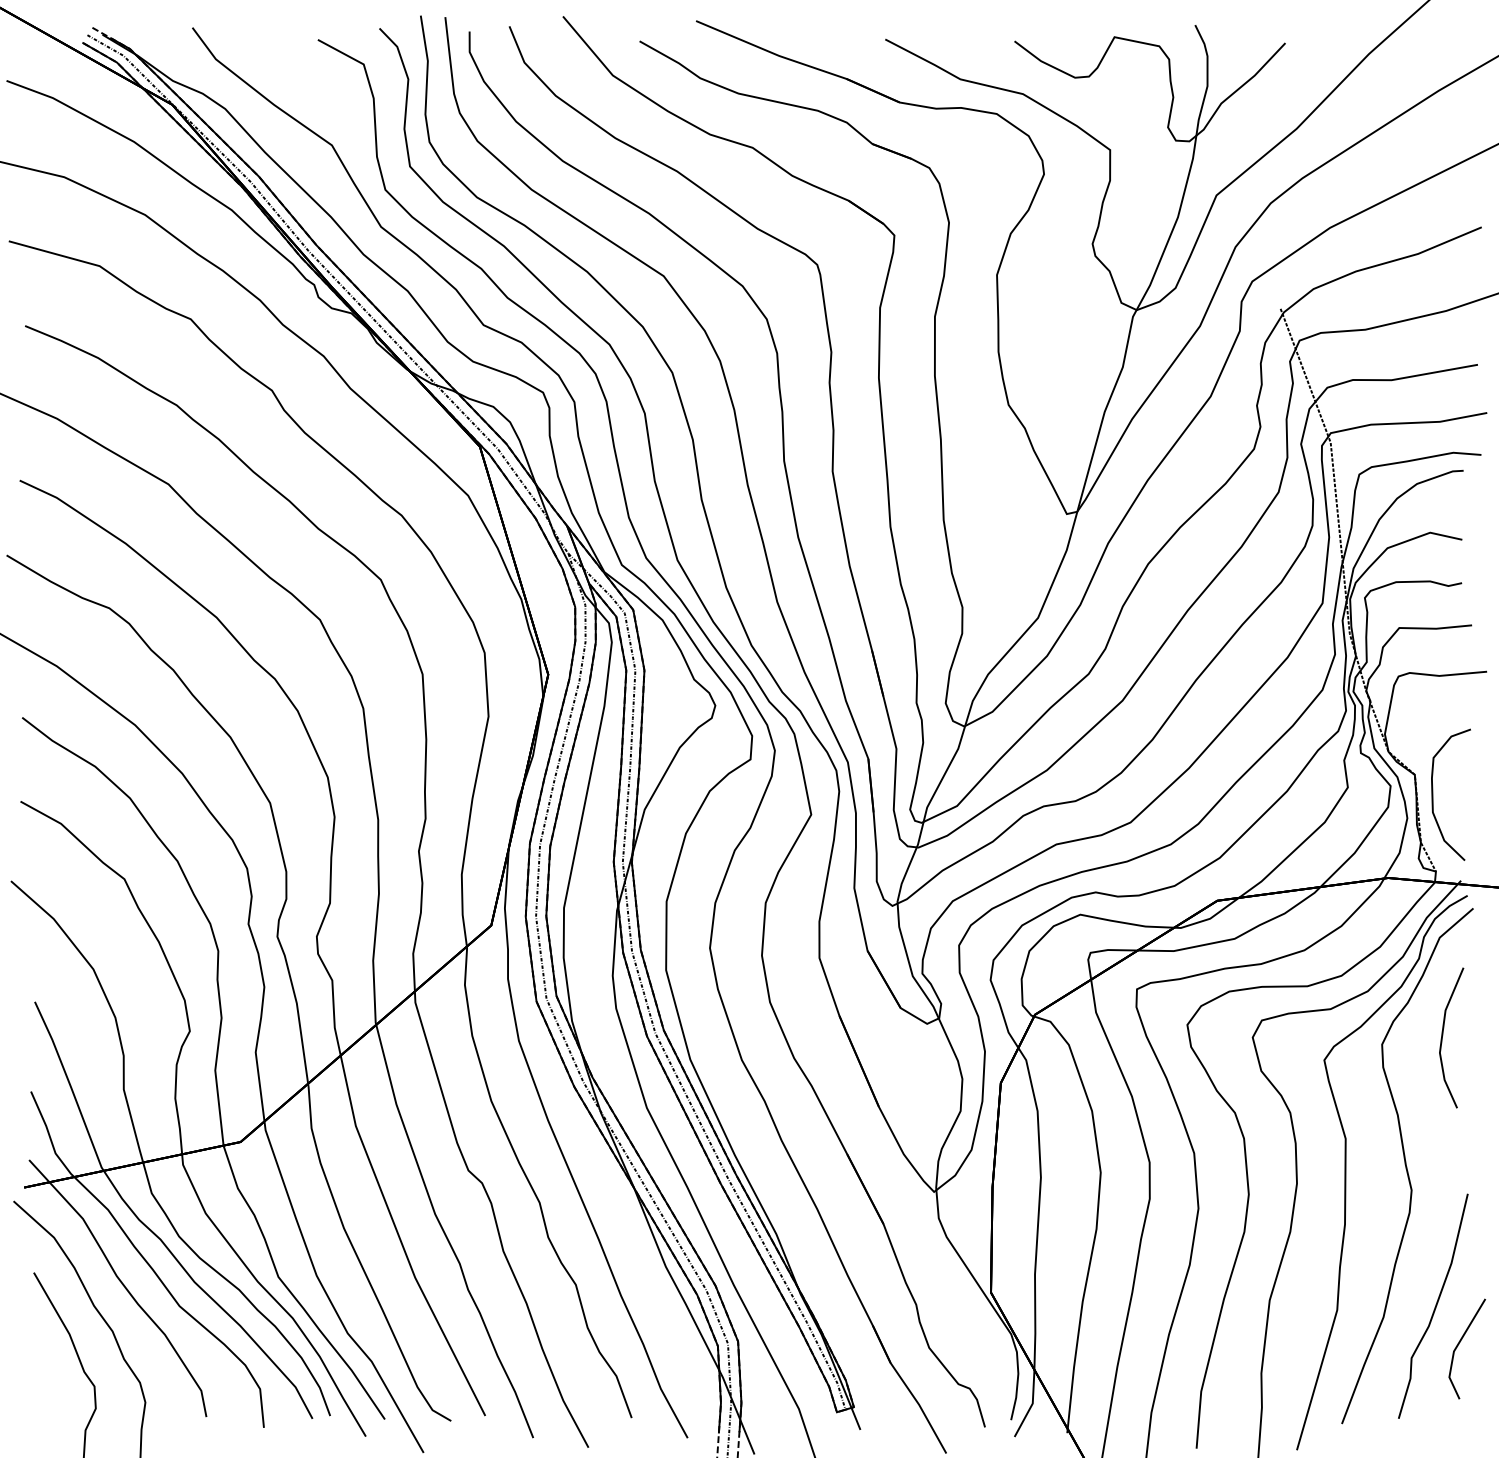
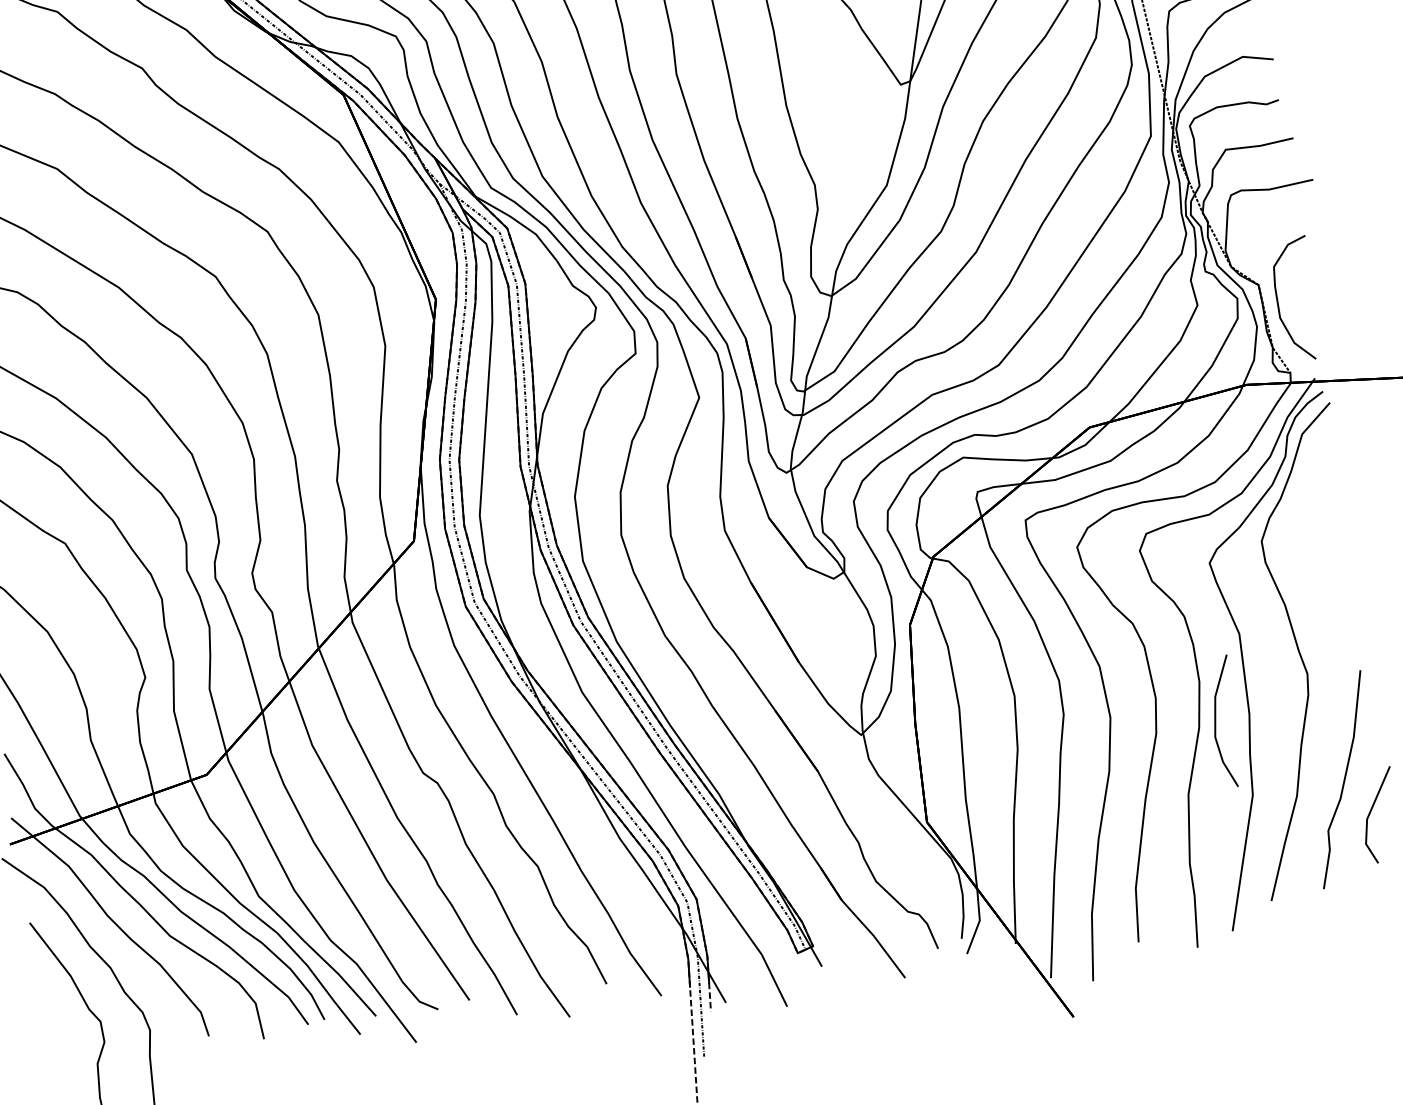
line: (1443, 1035) -> (1216, 720), moved

